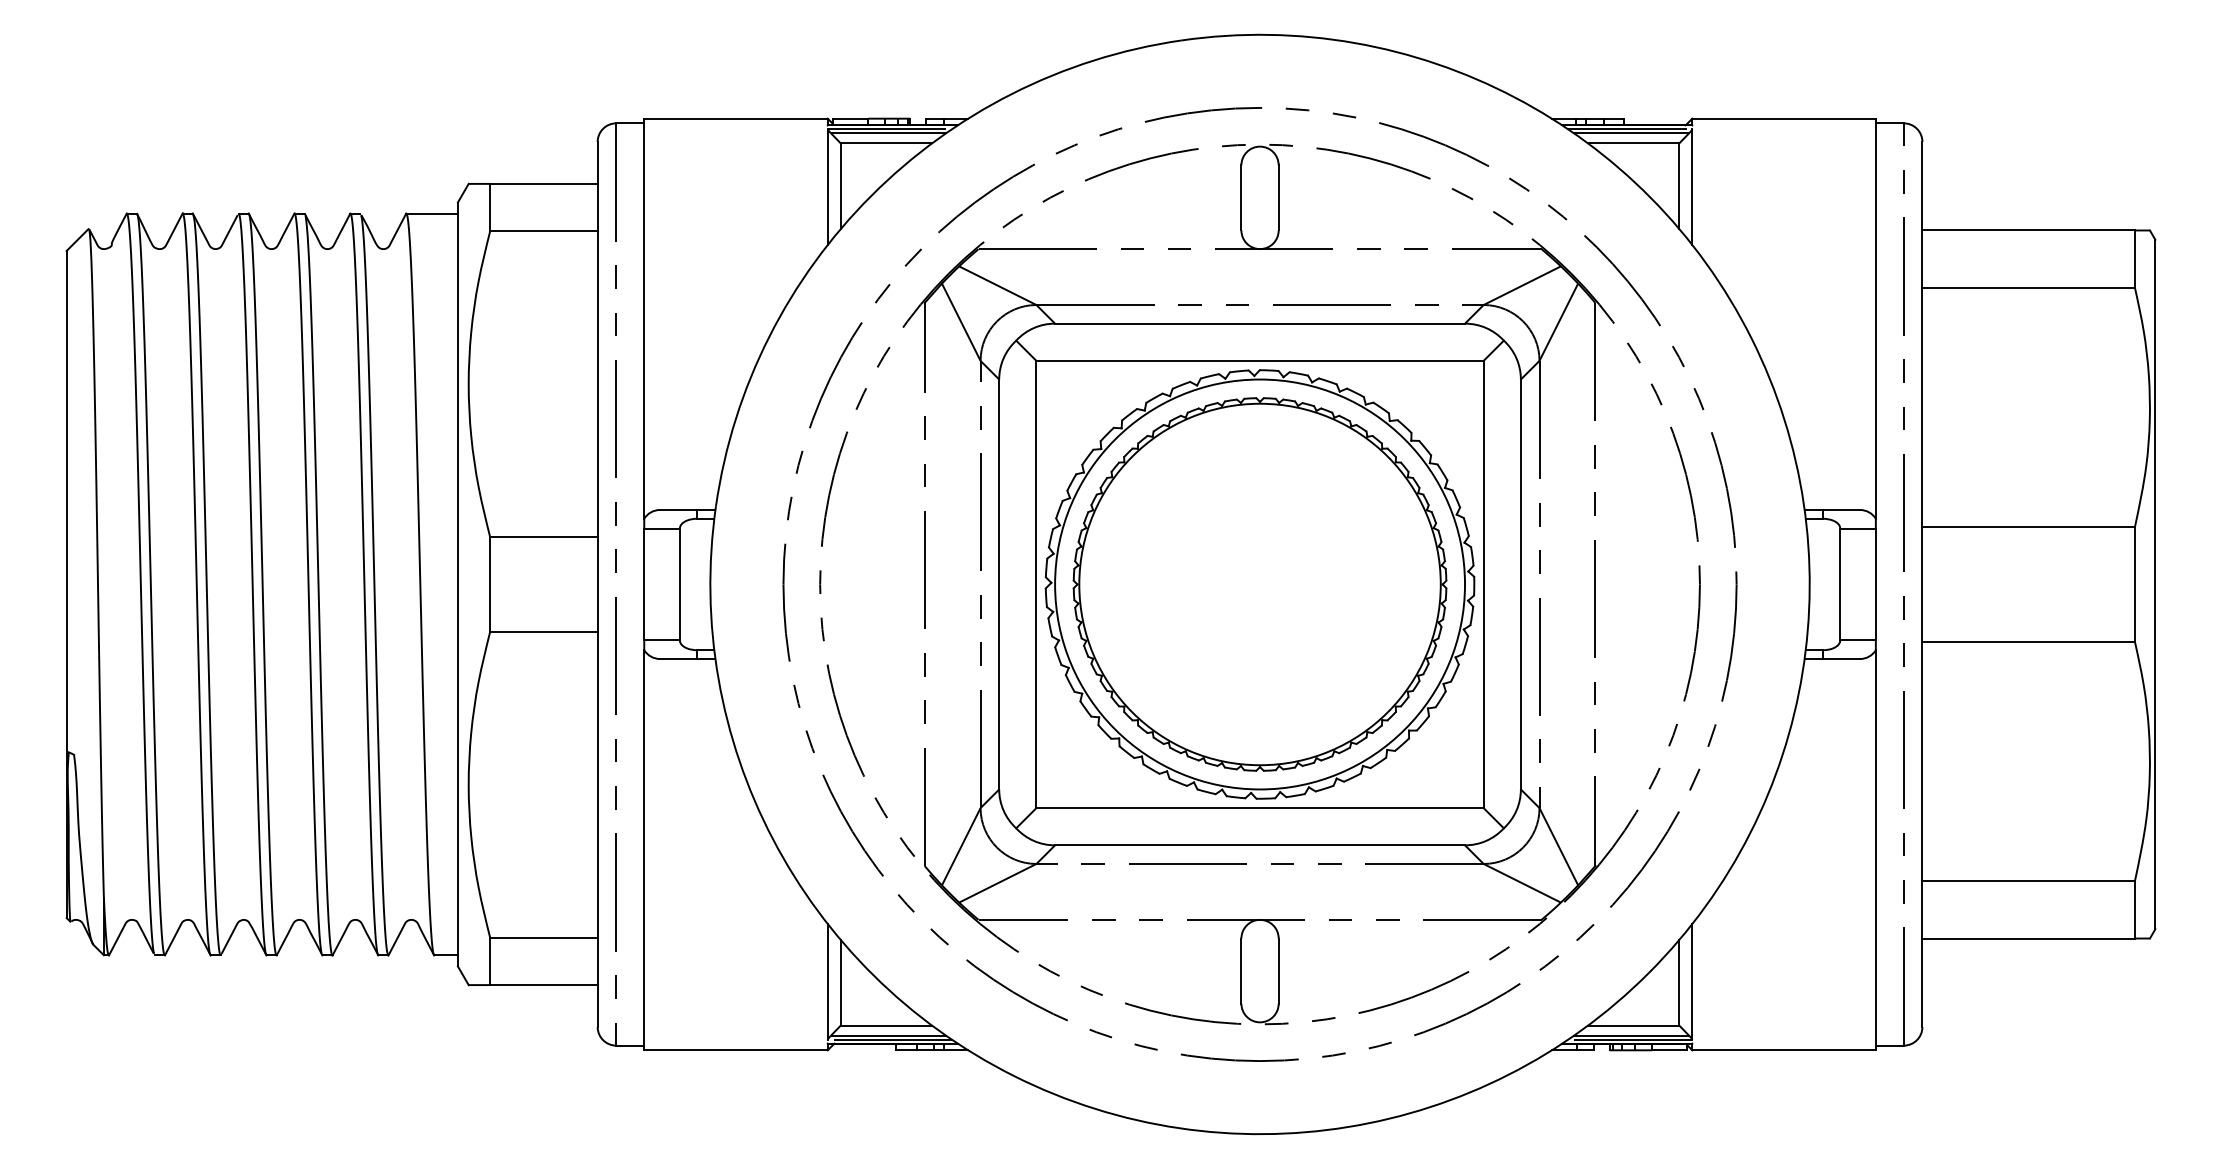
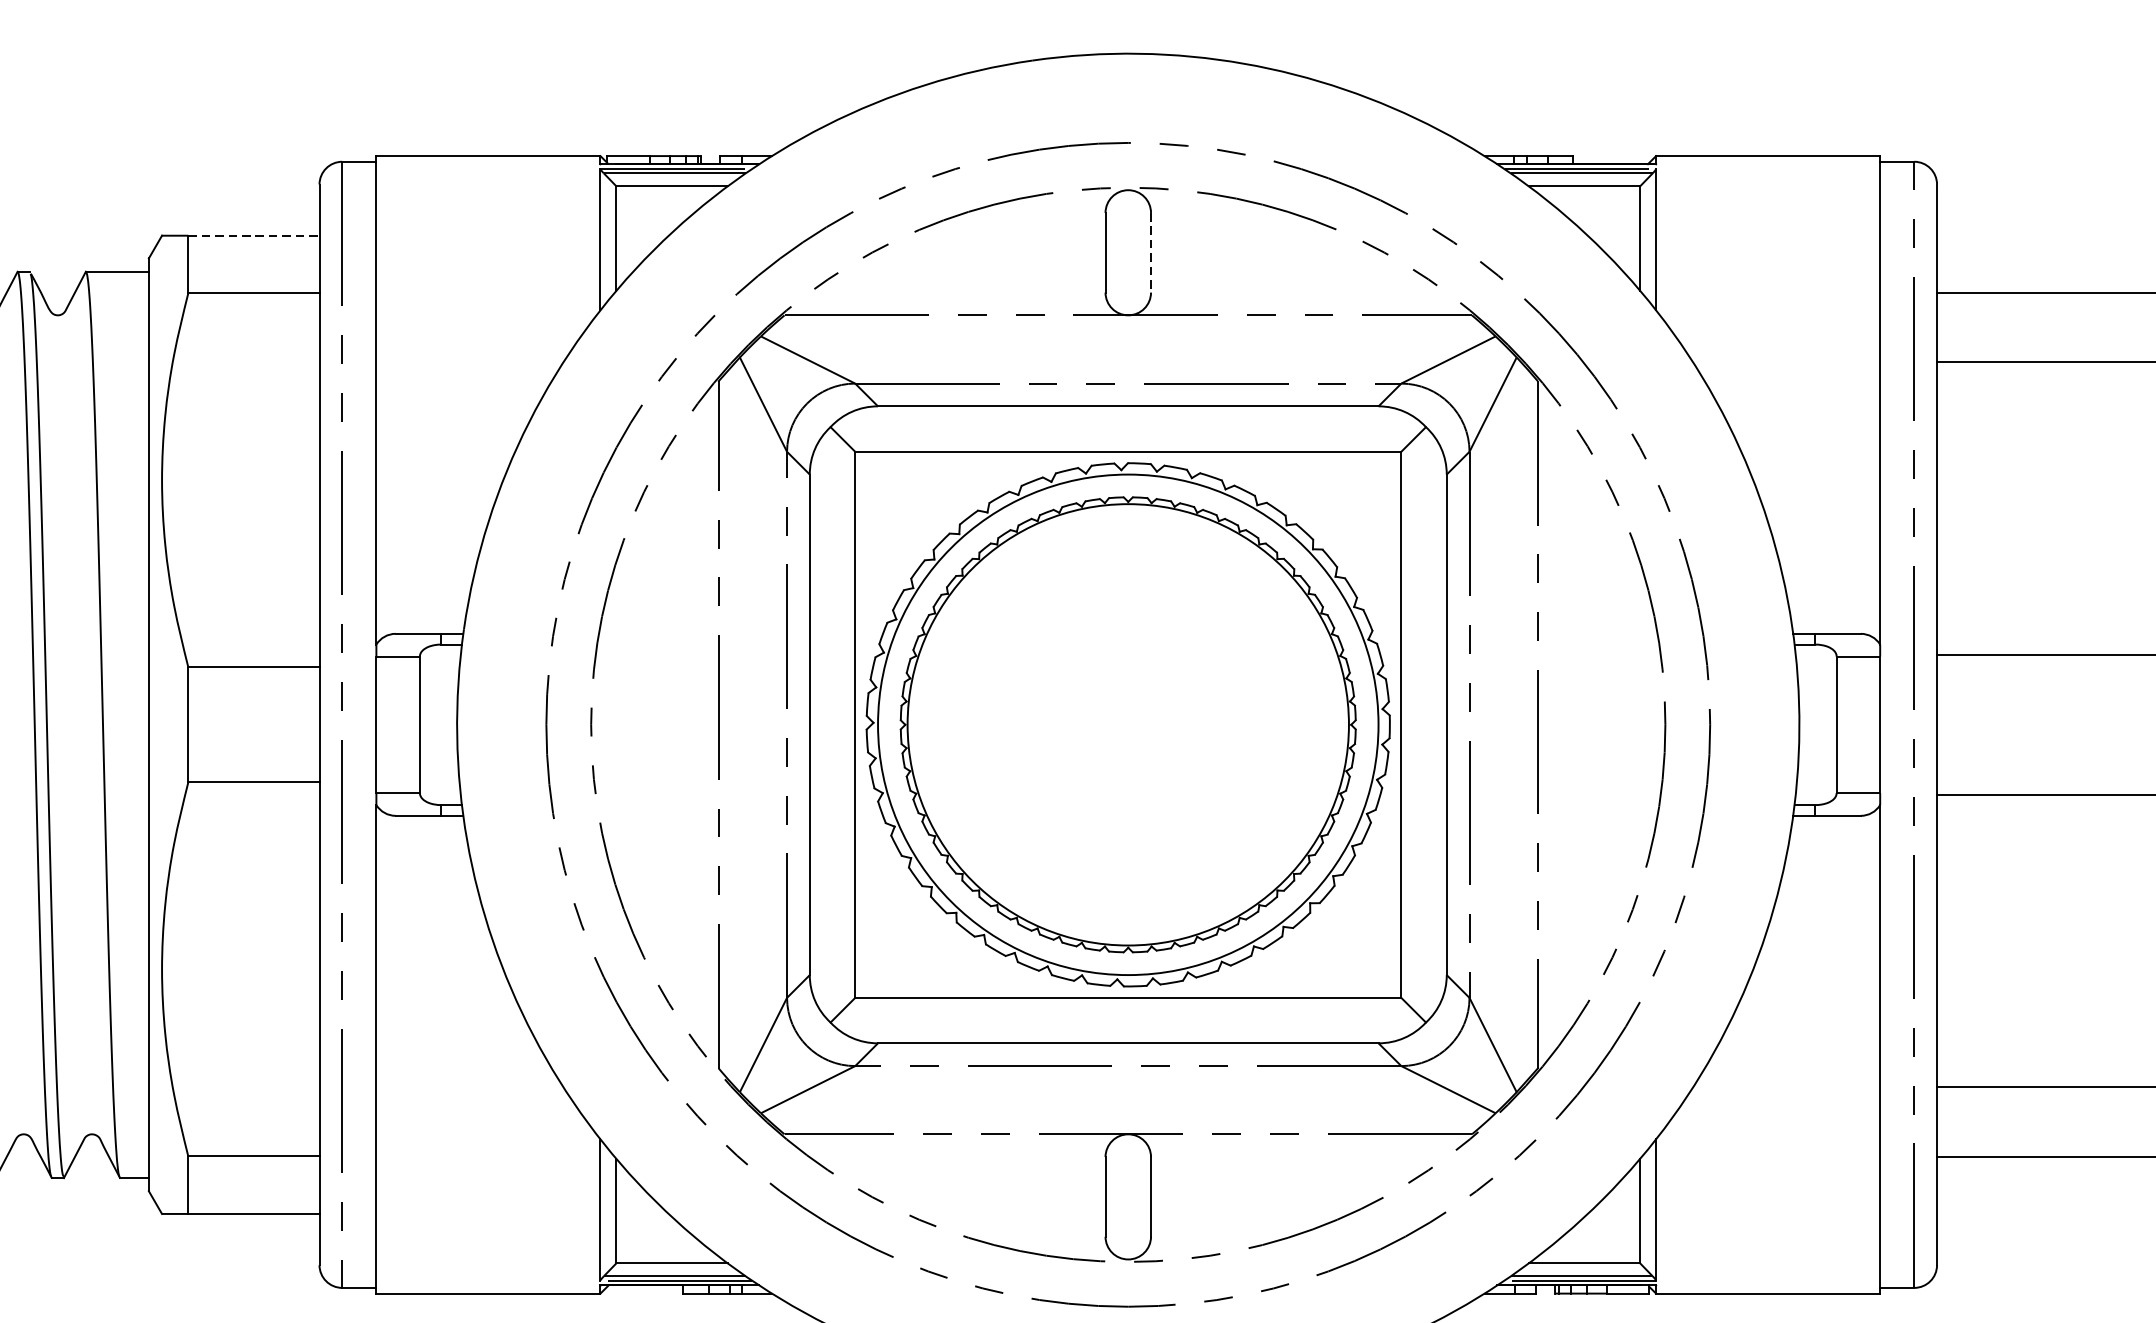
line: (543, 183) -> (253, 235), solid -> dashed
line: (1278, 197) -> (1150, 252), solid -> dashed

